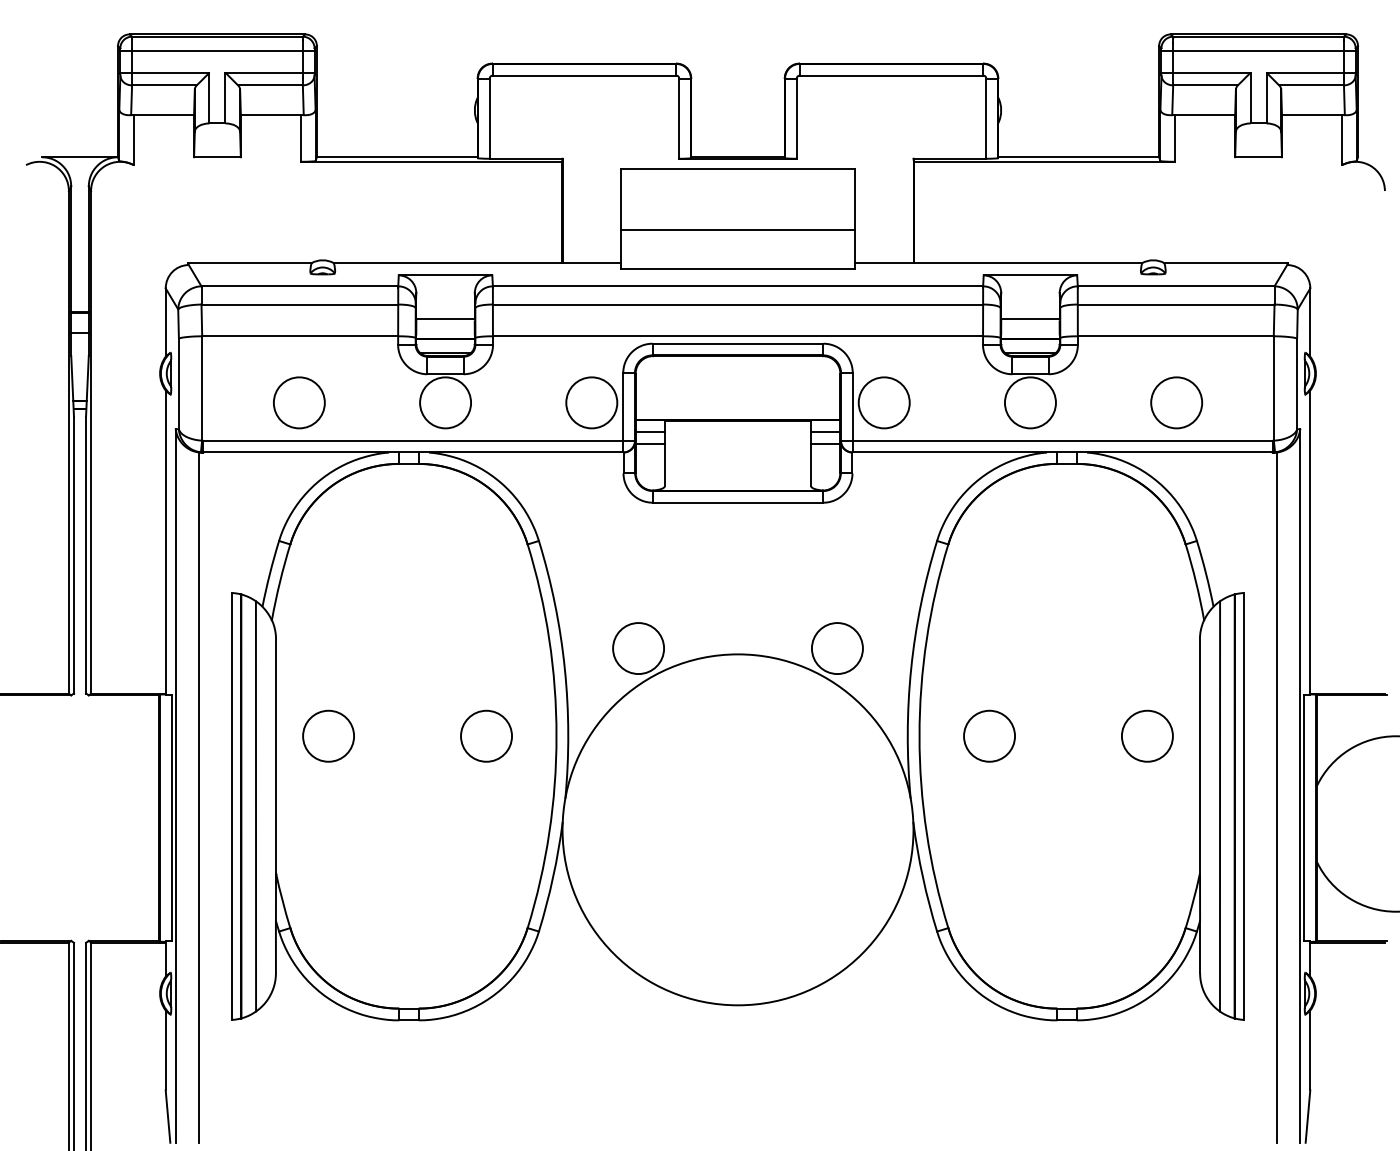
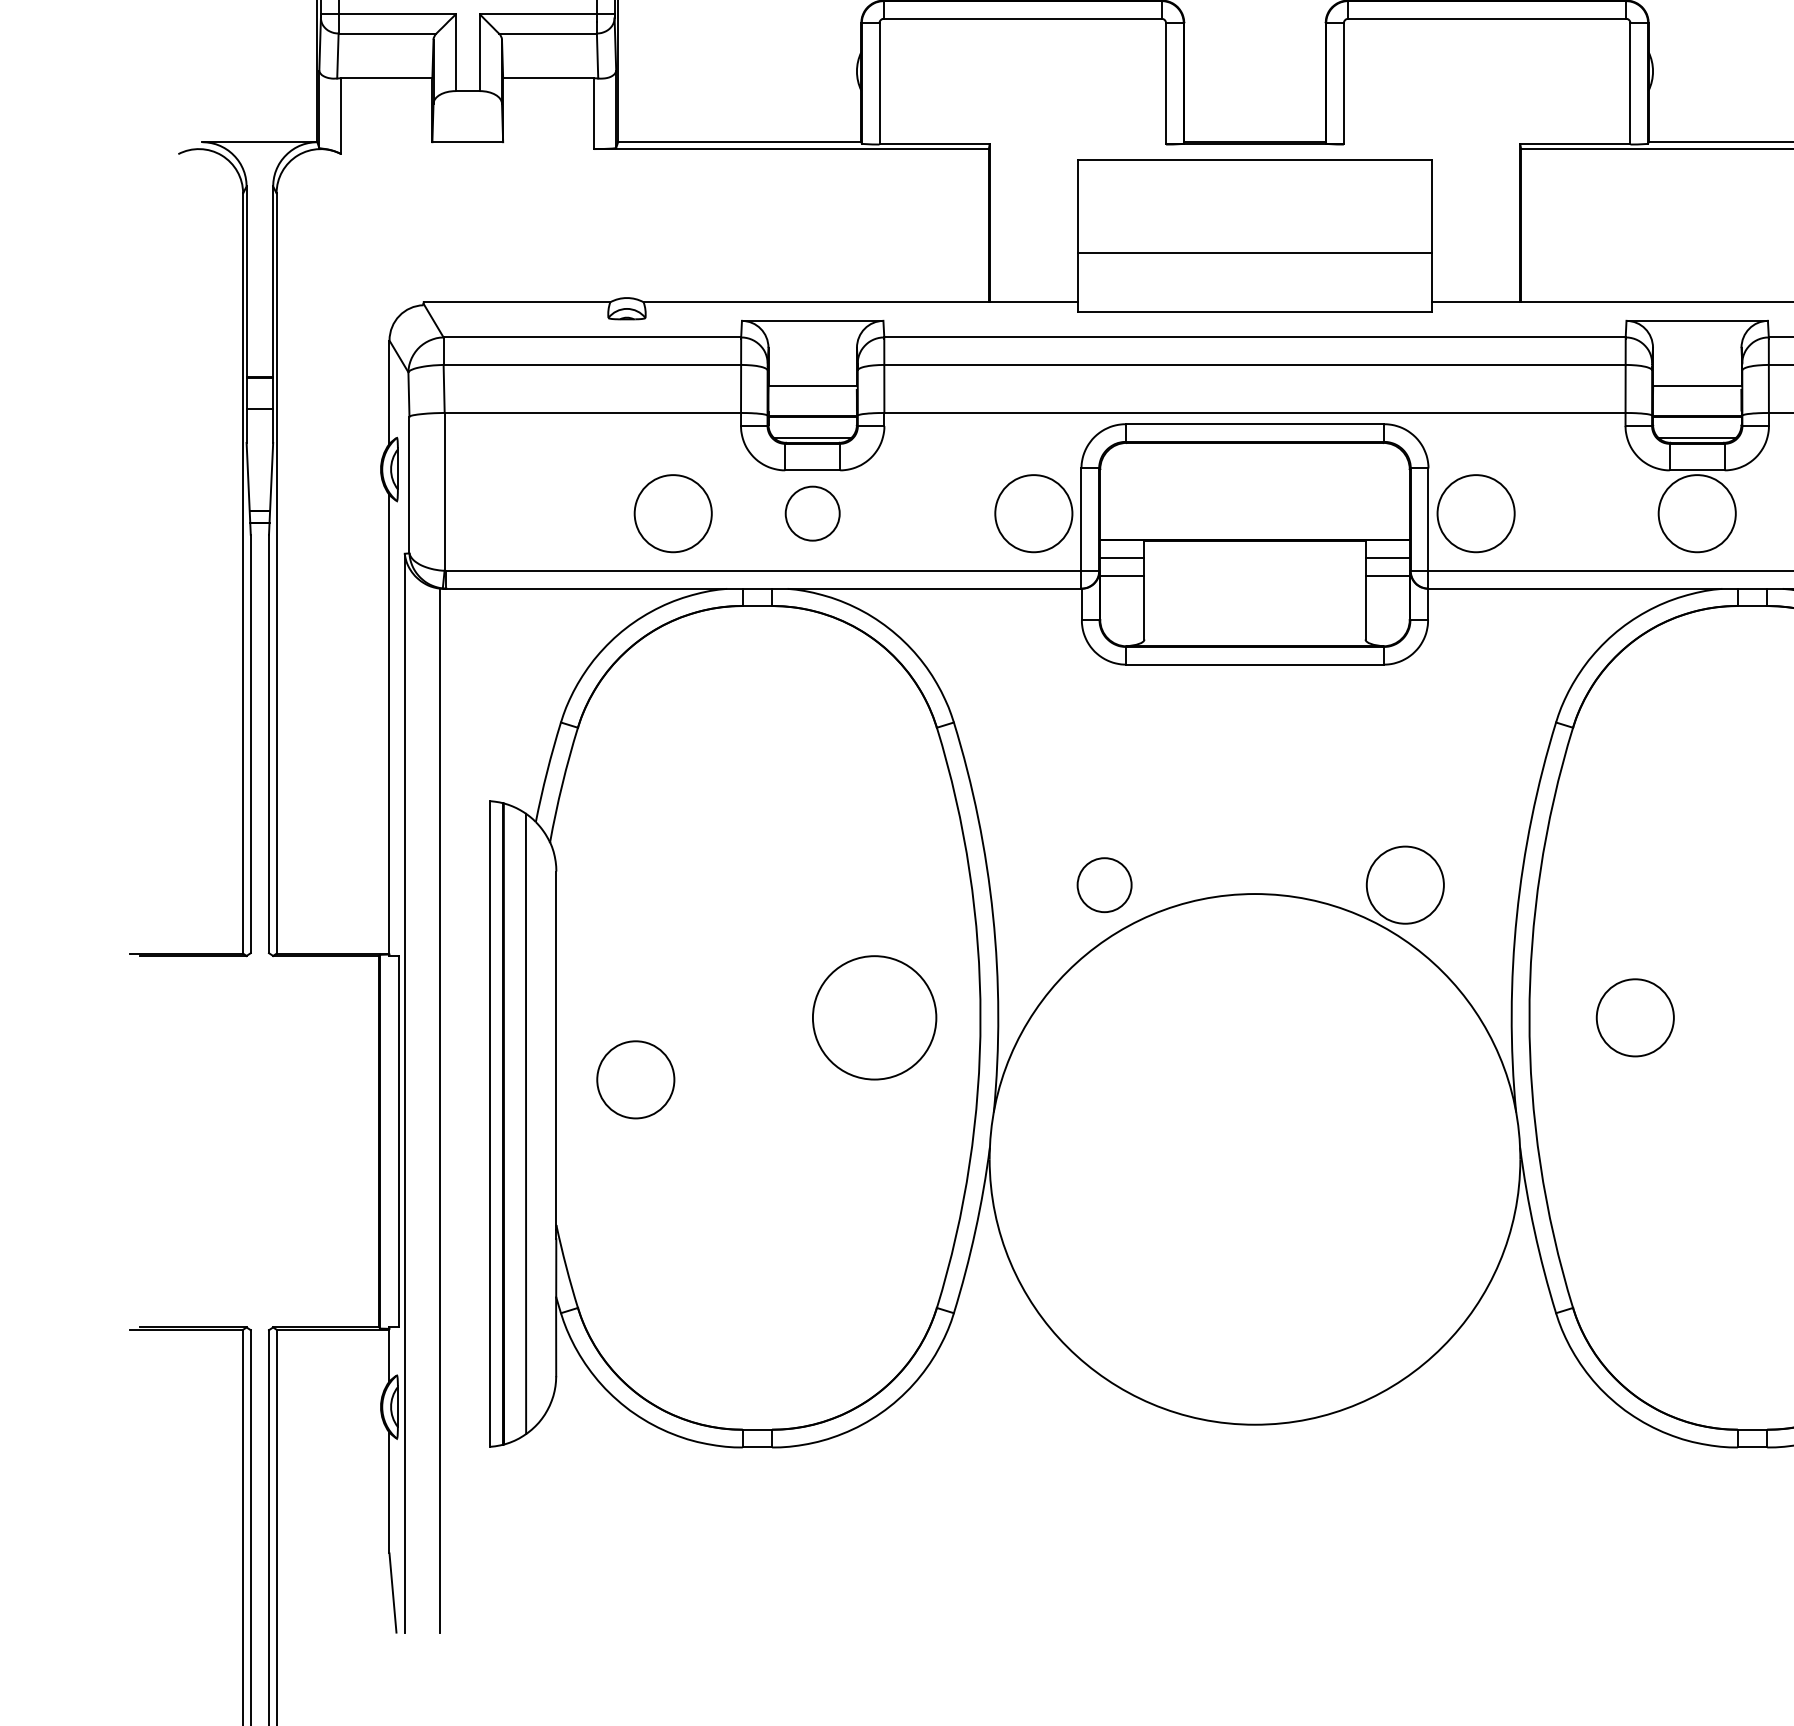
circle: (299, 402) -> (673, 513), moved
circle: (445, 402) -> (812, 513), size x0.7
circle: (638, 648) -> (1104, 885), size x0.7
circle: (328, 735) -> (635, 1078), moved
circle: (486, 735) -> (874, 1016), size x1.6

